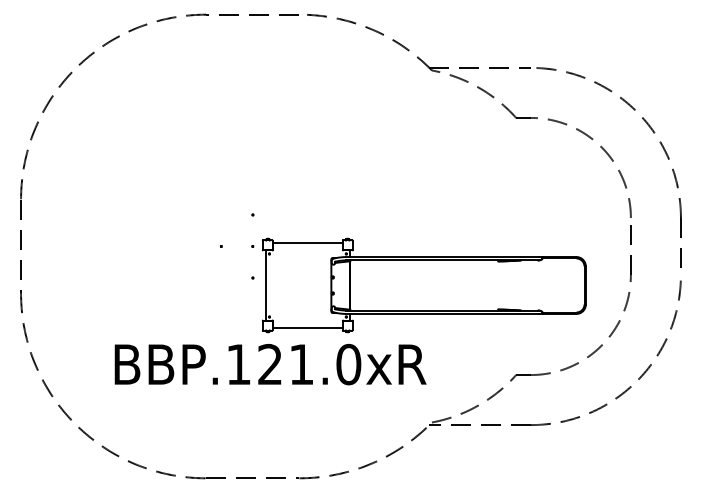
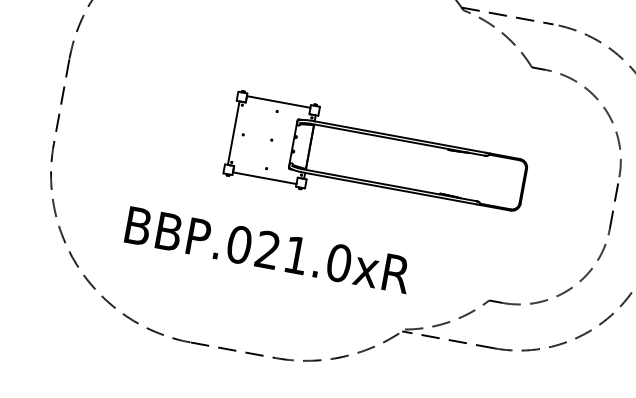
part: (423, 285) -> (376, 159), moved
text: (238, 364) -> (239, 244), BBP.121.0xR -> BBP.021.0xR

